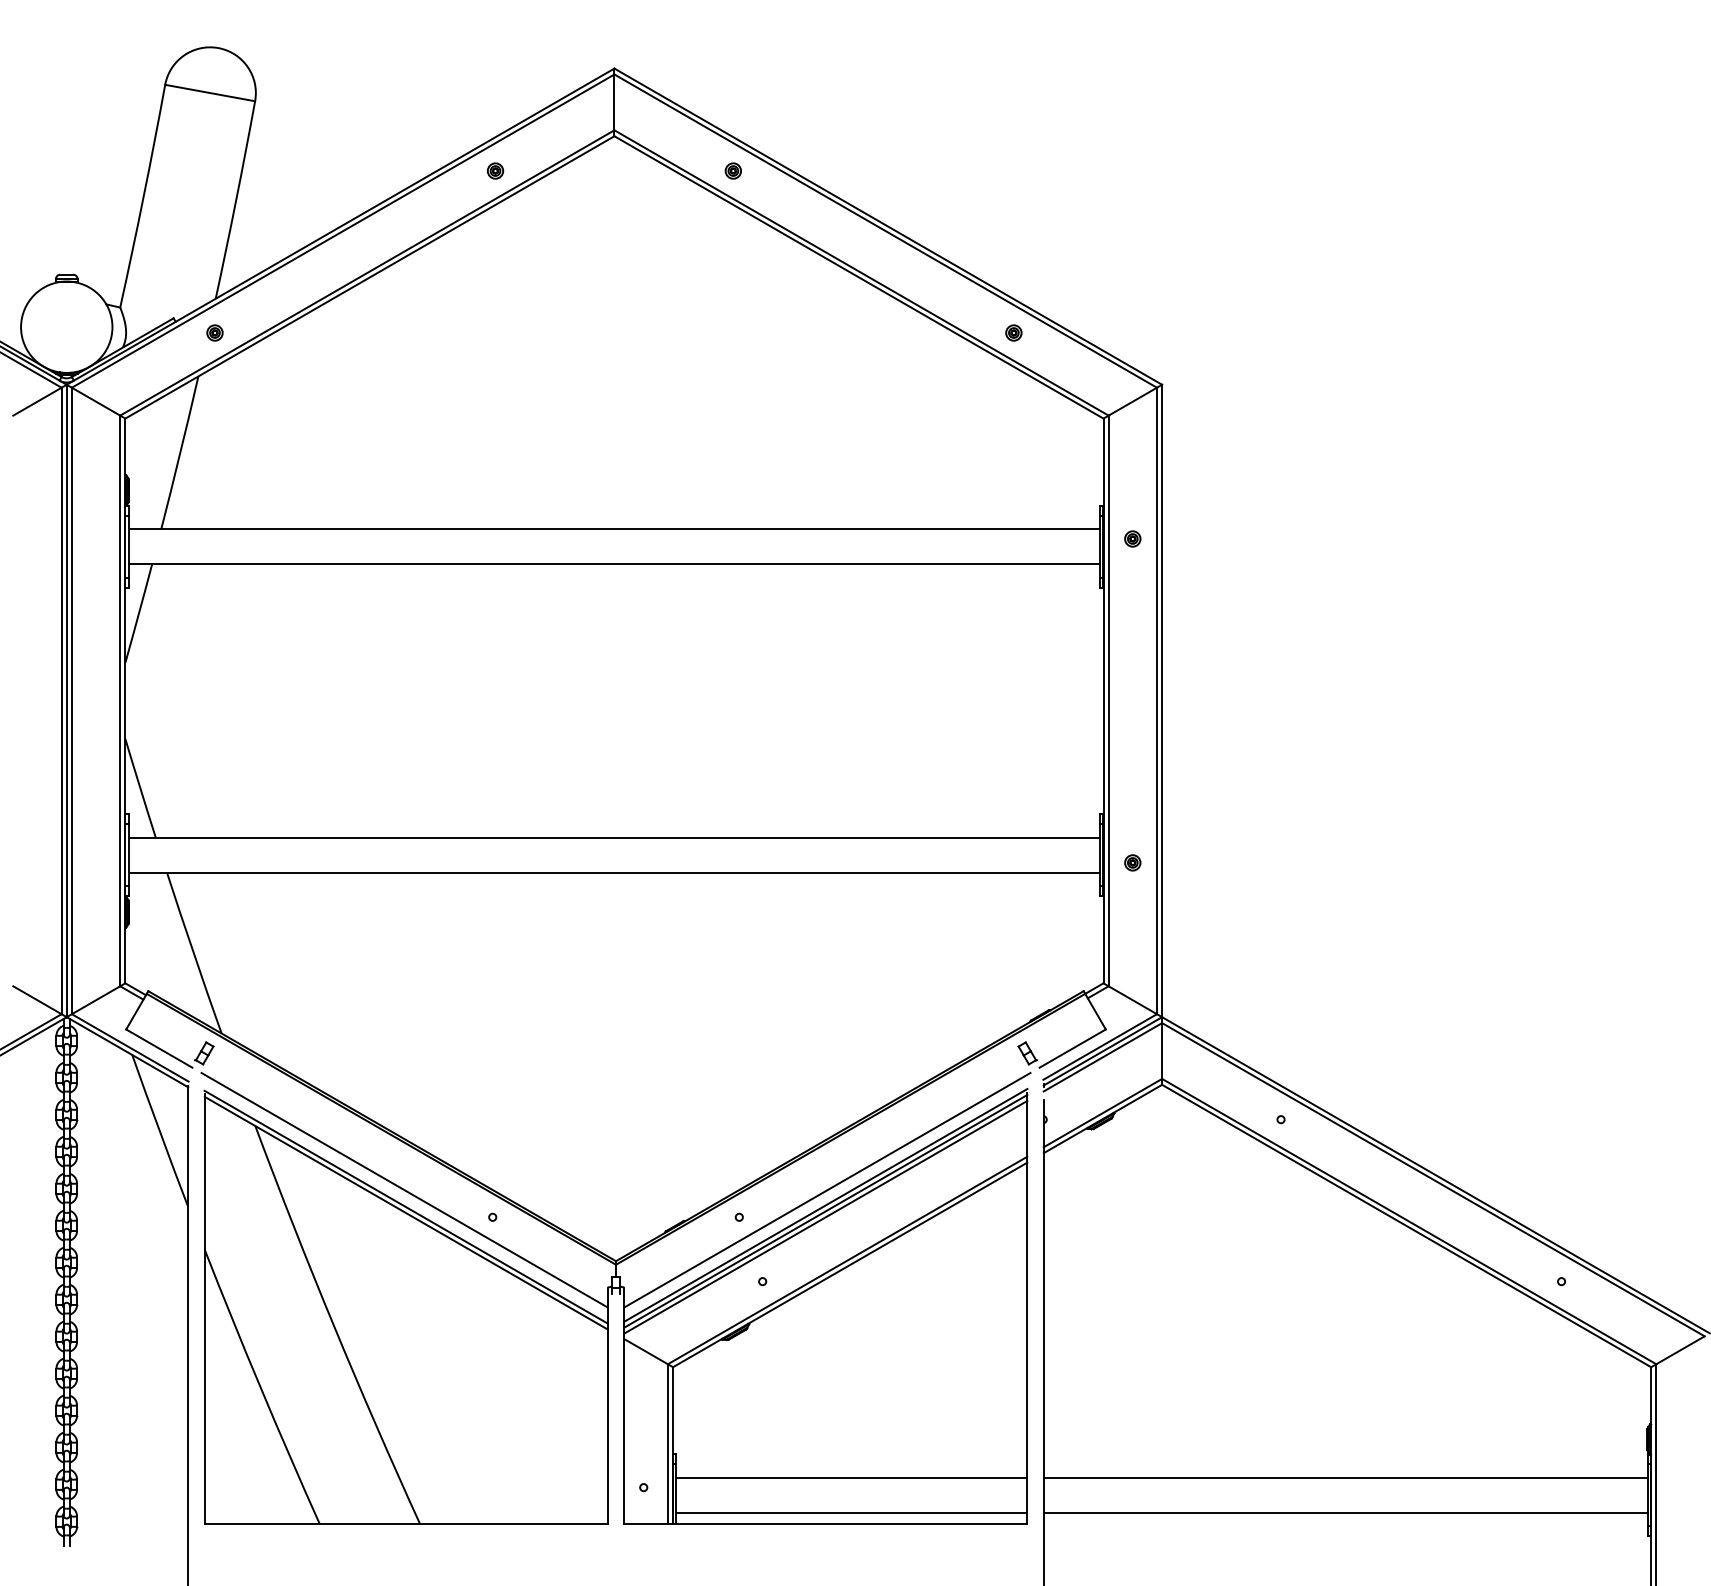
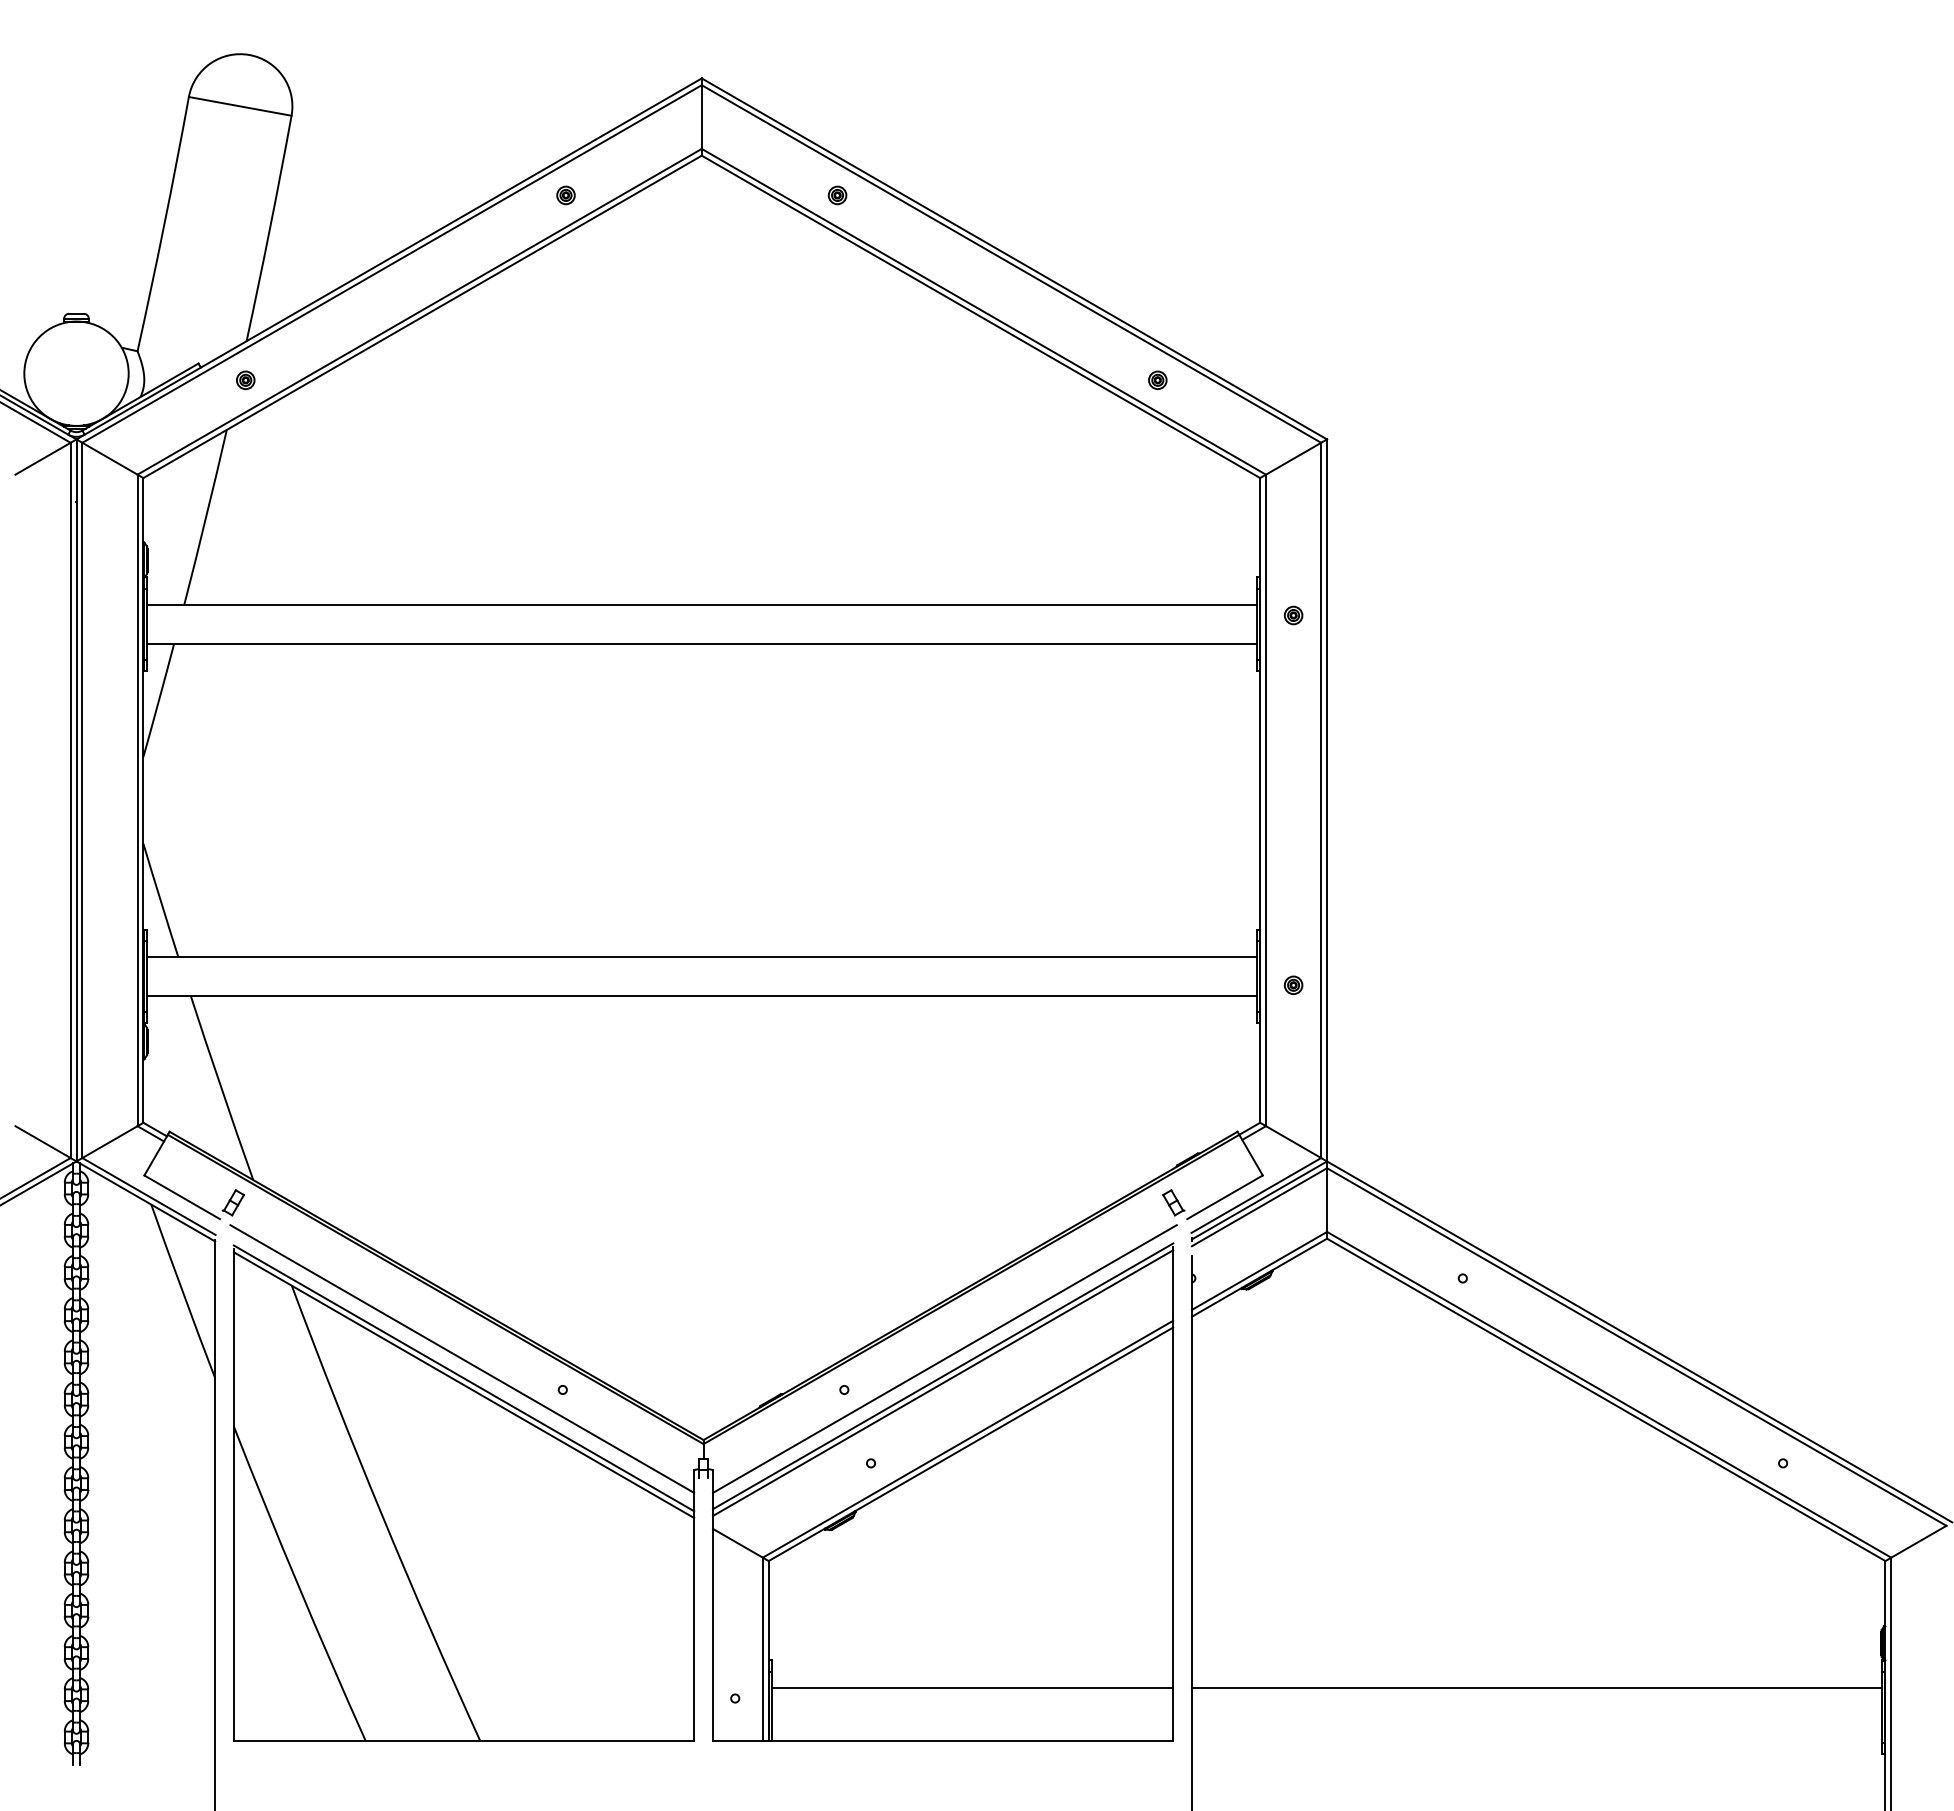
line: (826, 1216) -> (943, 1389), removed
line: (851, 1512) -> (972, 1727), removed
line: (1345, 1512) -> (1536, 1727), removed

